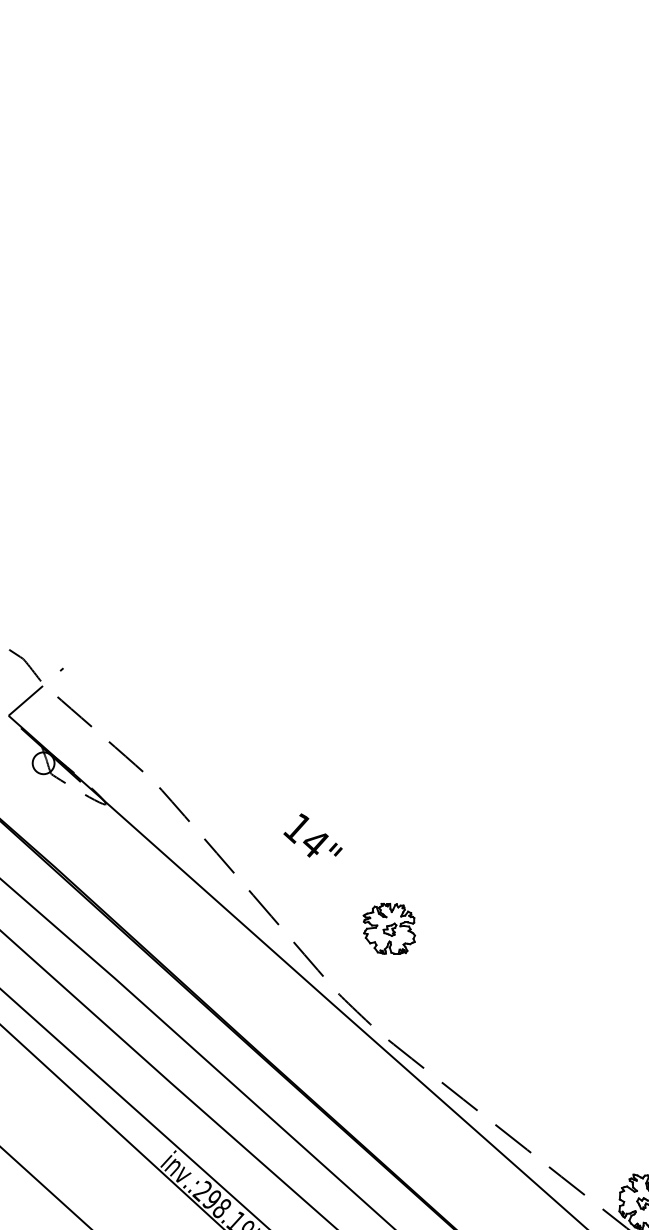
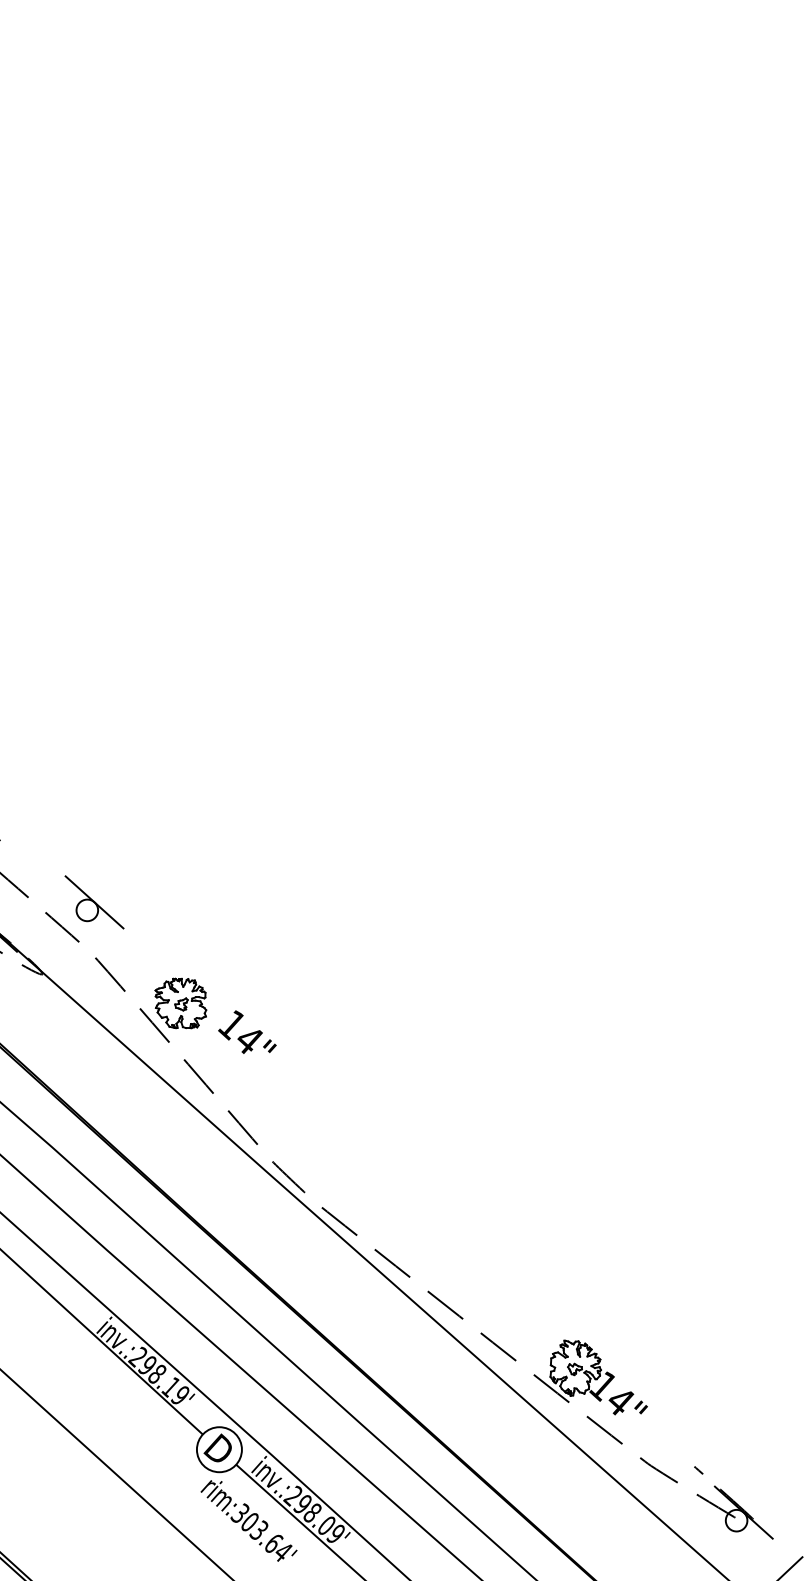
part: (158, 731) -> (94, 902), added
text: (313, 834) -> (247, 1031), moved
part: (388, 928) -> (180, 1003), moved

